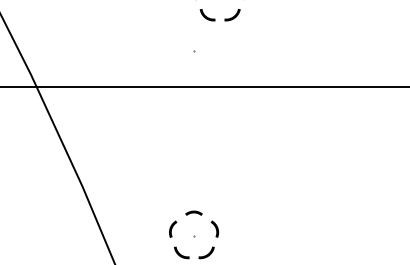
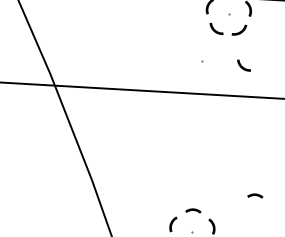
curve: (239, 54) -> (243, 66), added
curve: (259, 192) -> (254, 195), added

